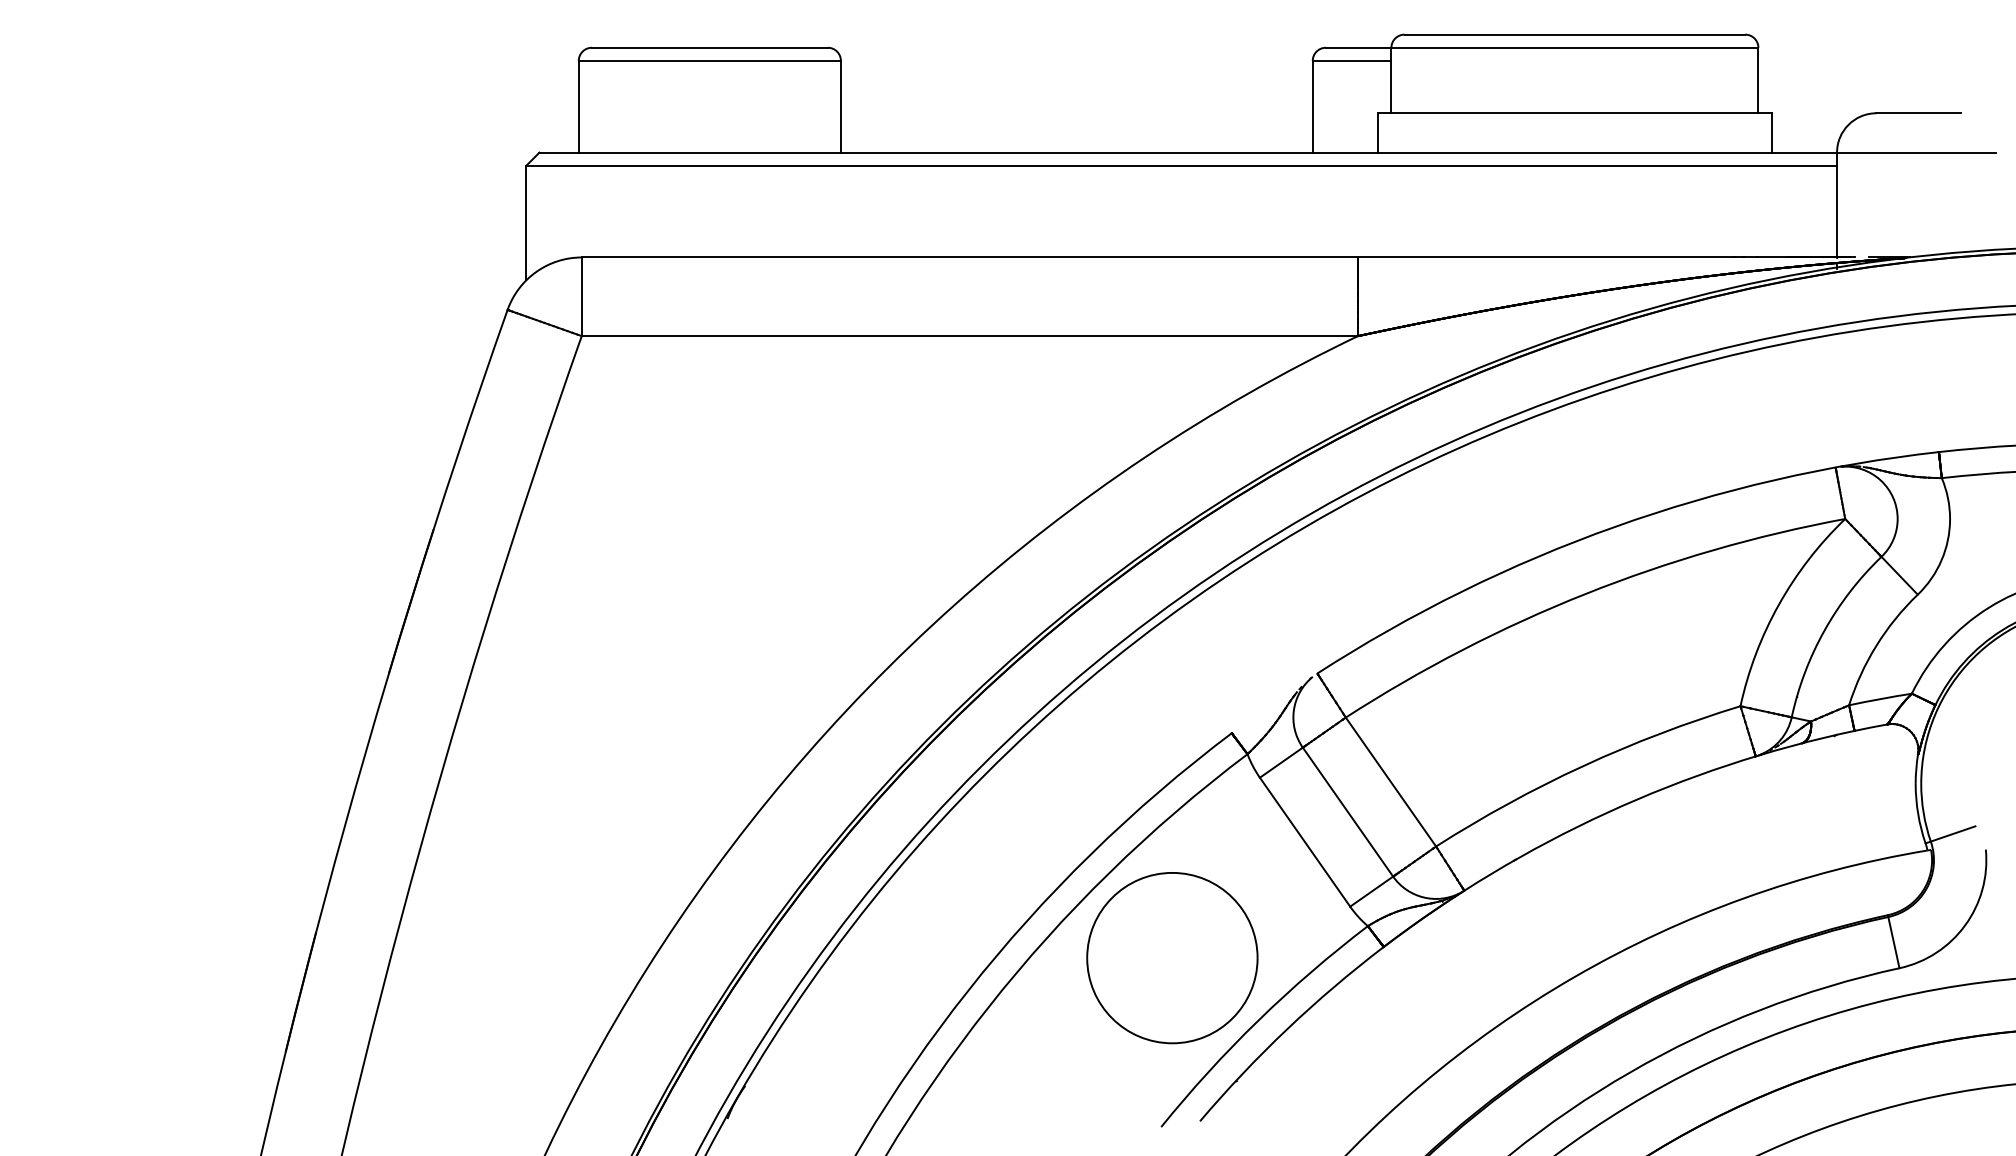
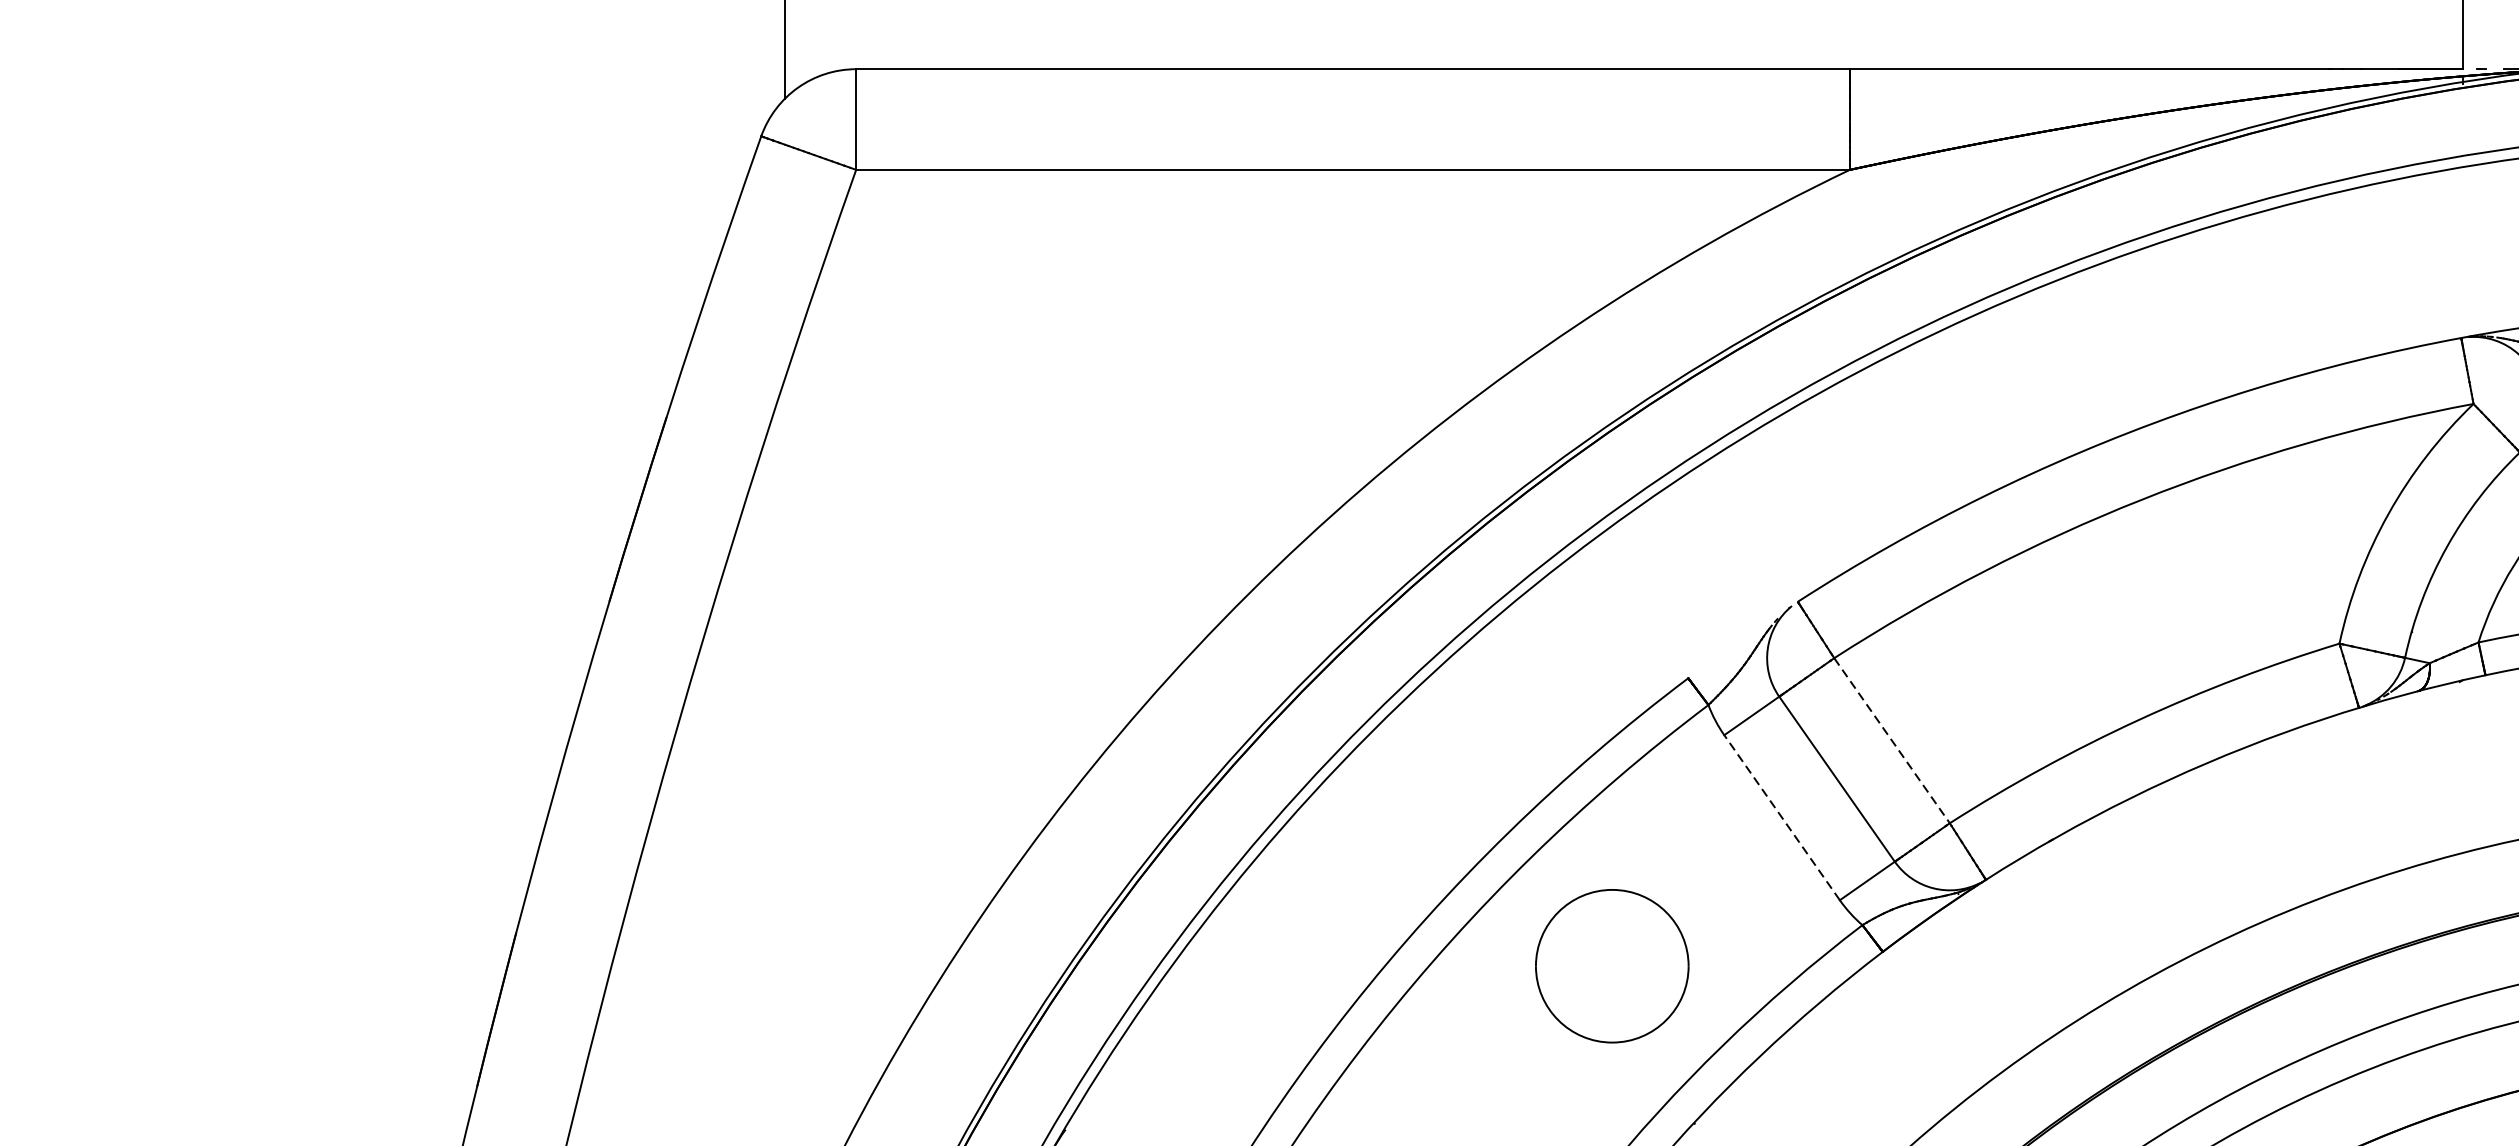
line: (1390, 782) -> (1891, 741), solid -> dashed
line: (1305, 842) -> (1782, 818), solid -> dashed
part: (1172, 958) -> (1612, 966), size x0.7

